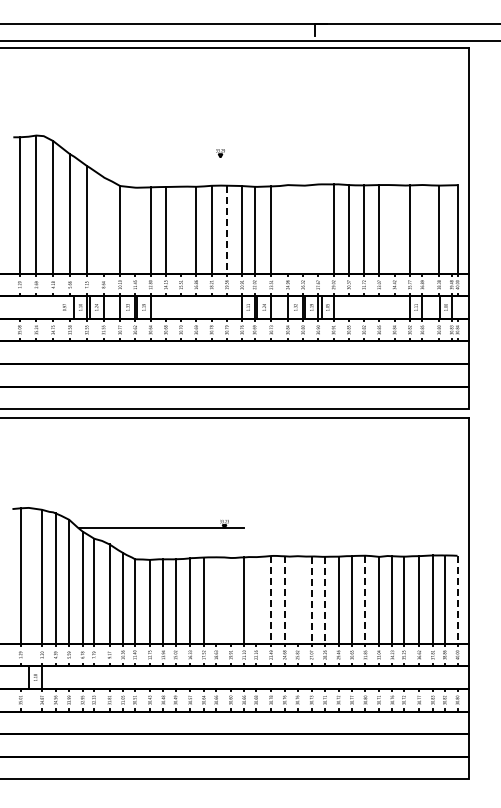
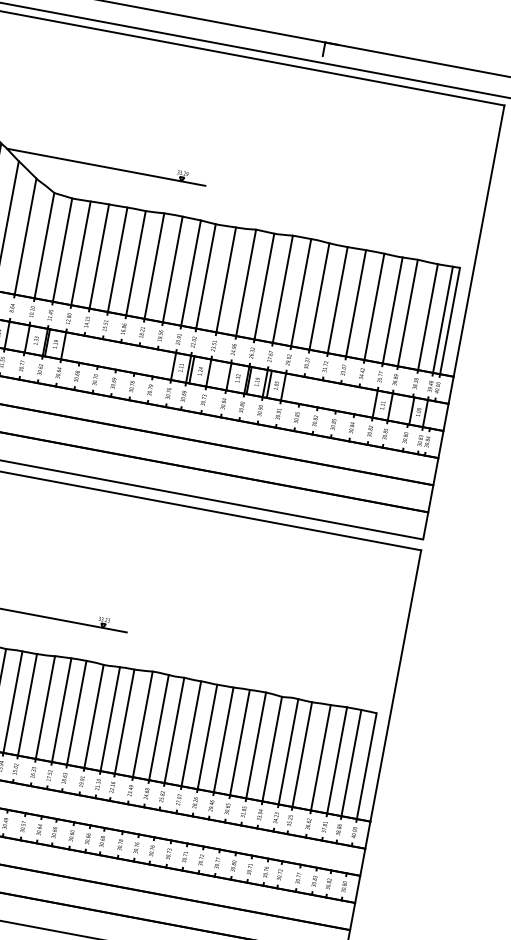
line: (157, 157) -> (105, 167), added
line: (103, 225) -> (25, 236), added
line: (318, 228) -> (283, 288), added
line: (181, 229) -> (118, 259), added
line: (226, 229) -> (172, 269), dashed -> solid
line: (287, 229) -> (245, 282), added
line: (303, 229) -> (264, 286), added
line: (394, 229) -> (374, 306), added
line: (422, 229) -> (407, 313), added
line: (451, 229) -> (442, 319), added
line: (135, 230) -> (62, 249), added
line: (271, 599) -> (143, 723), dashed -> solid
line: (297, 599) -> (174, 729), added
line: (216, 600) -> (76, 712), added
line: (230, 600) -> (93, 715), added
line: (256, 600) -> (125, 721), added
line: (284, 600) -> (158, 728), dashed -> solid
line: (311, 600) -> (191, 734), dashed -> solid
line: (325, 600) -> (207, 737), dashed -> solid
line: (365, 600) -> (256, 746), dashed -> solid
line: (457, 600) -> (366, 766), dashed -> solid

